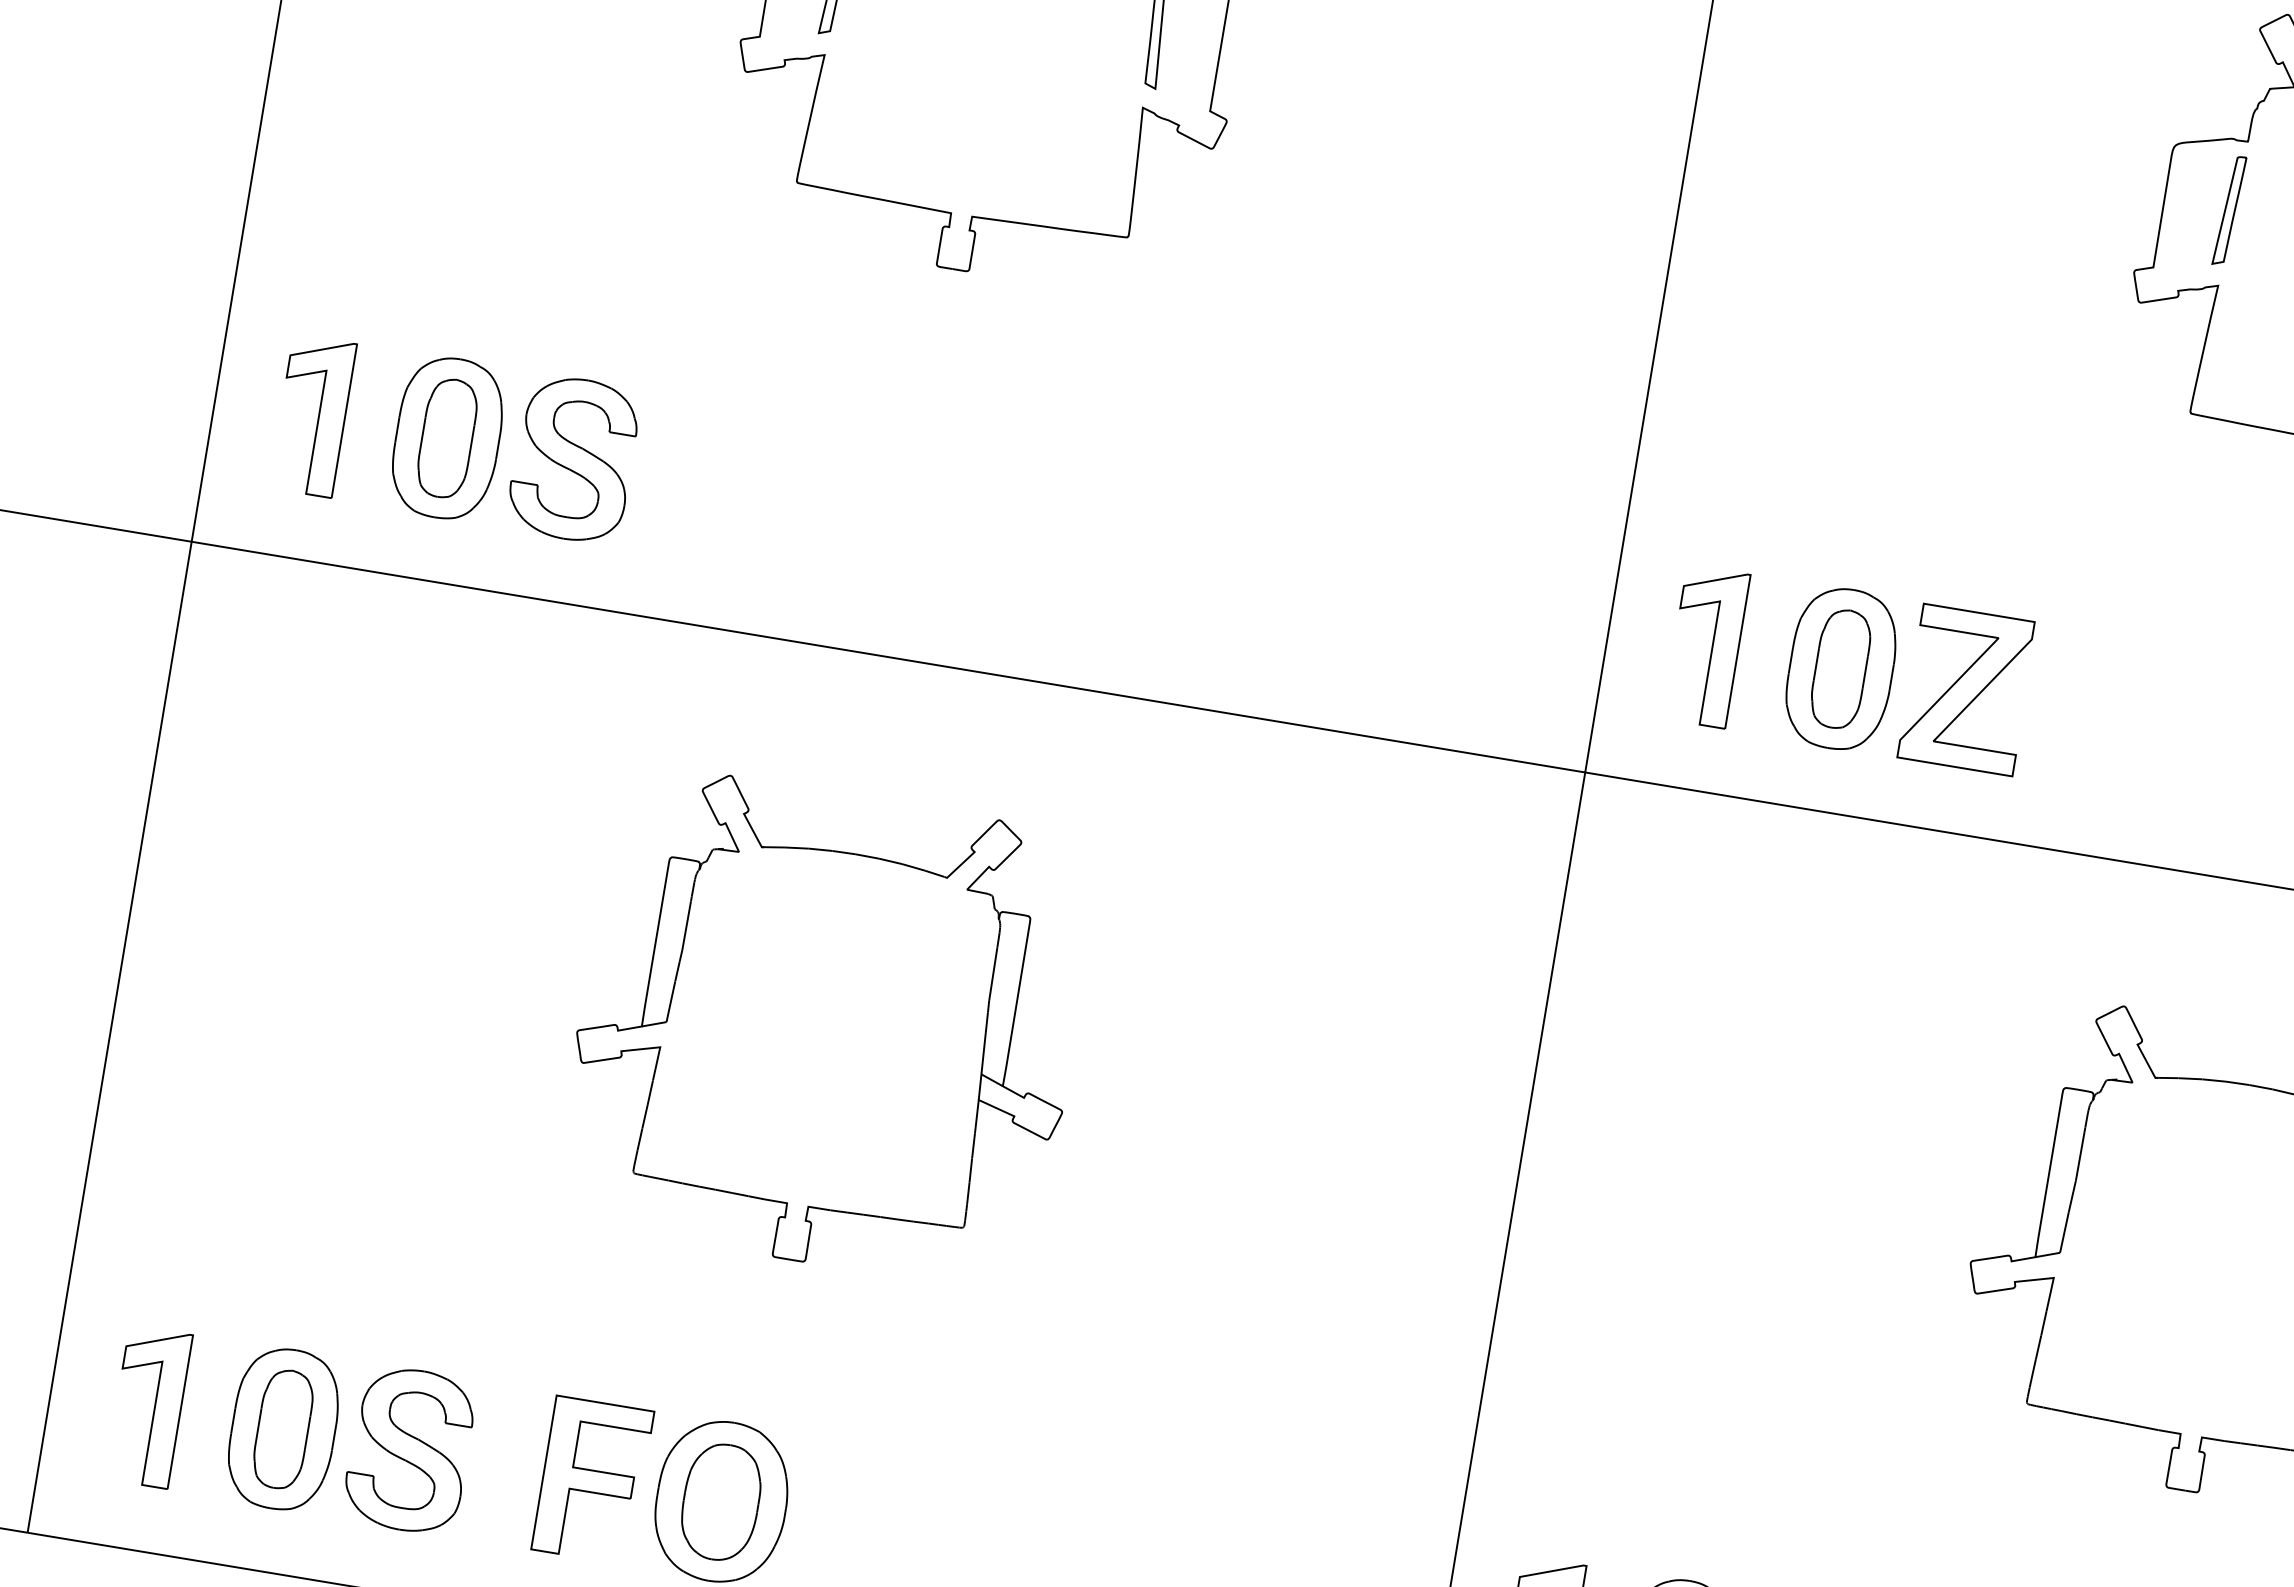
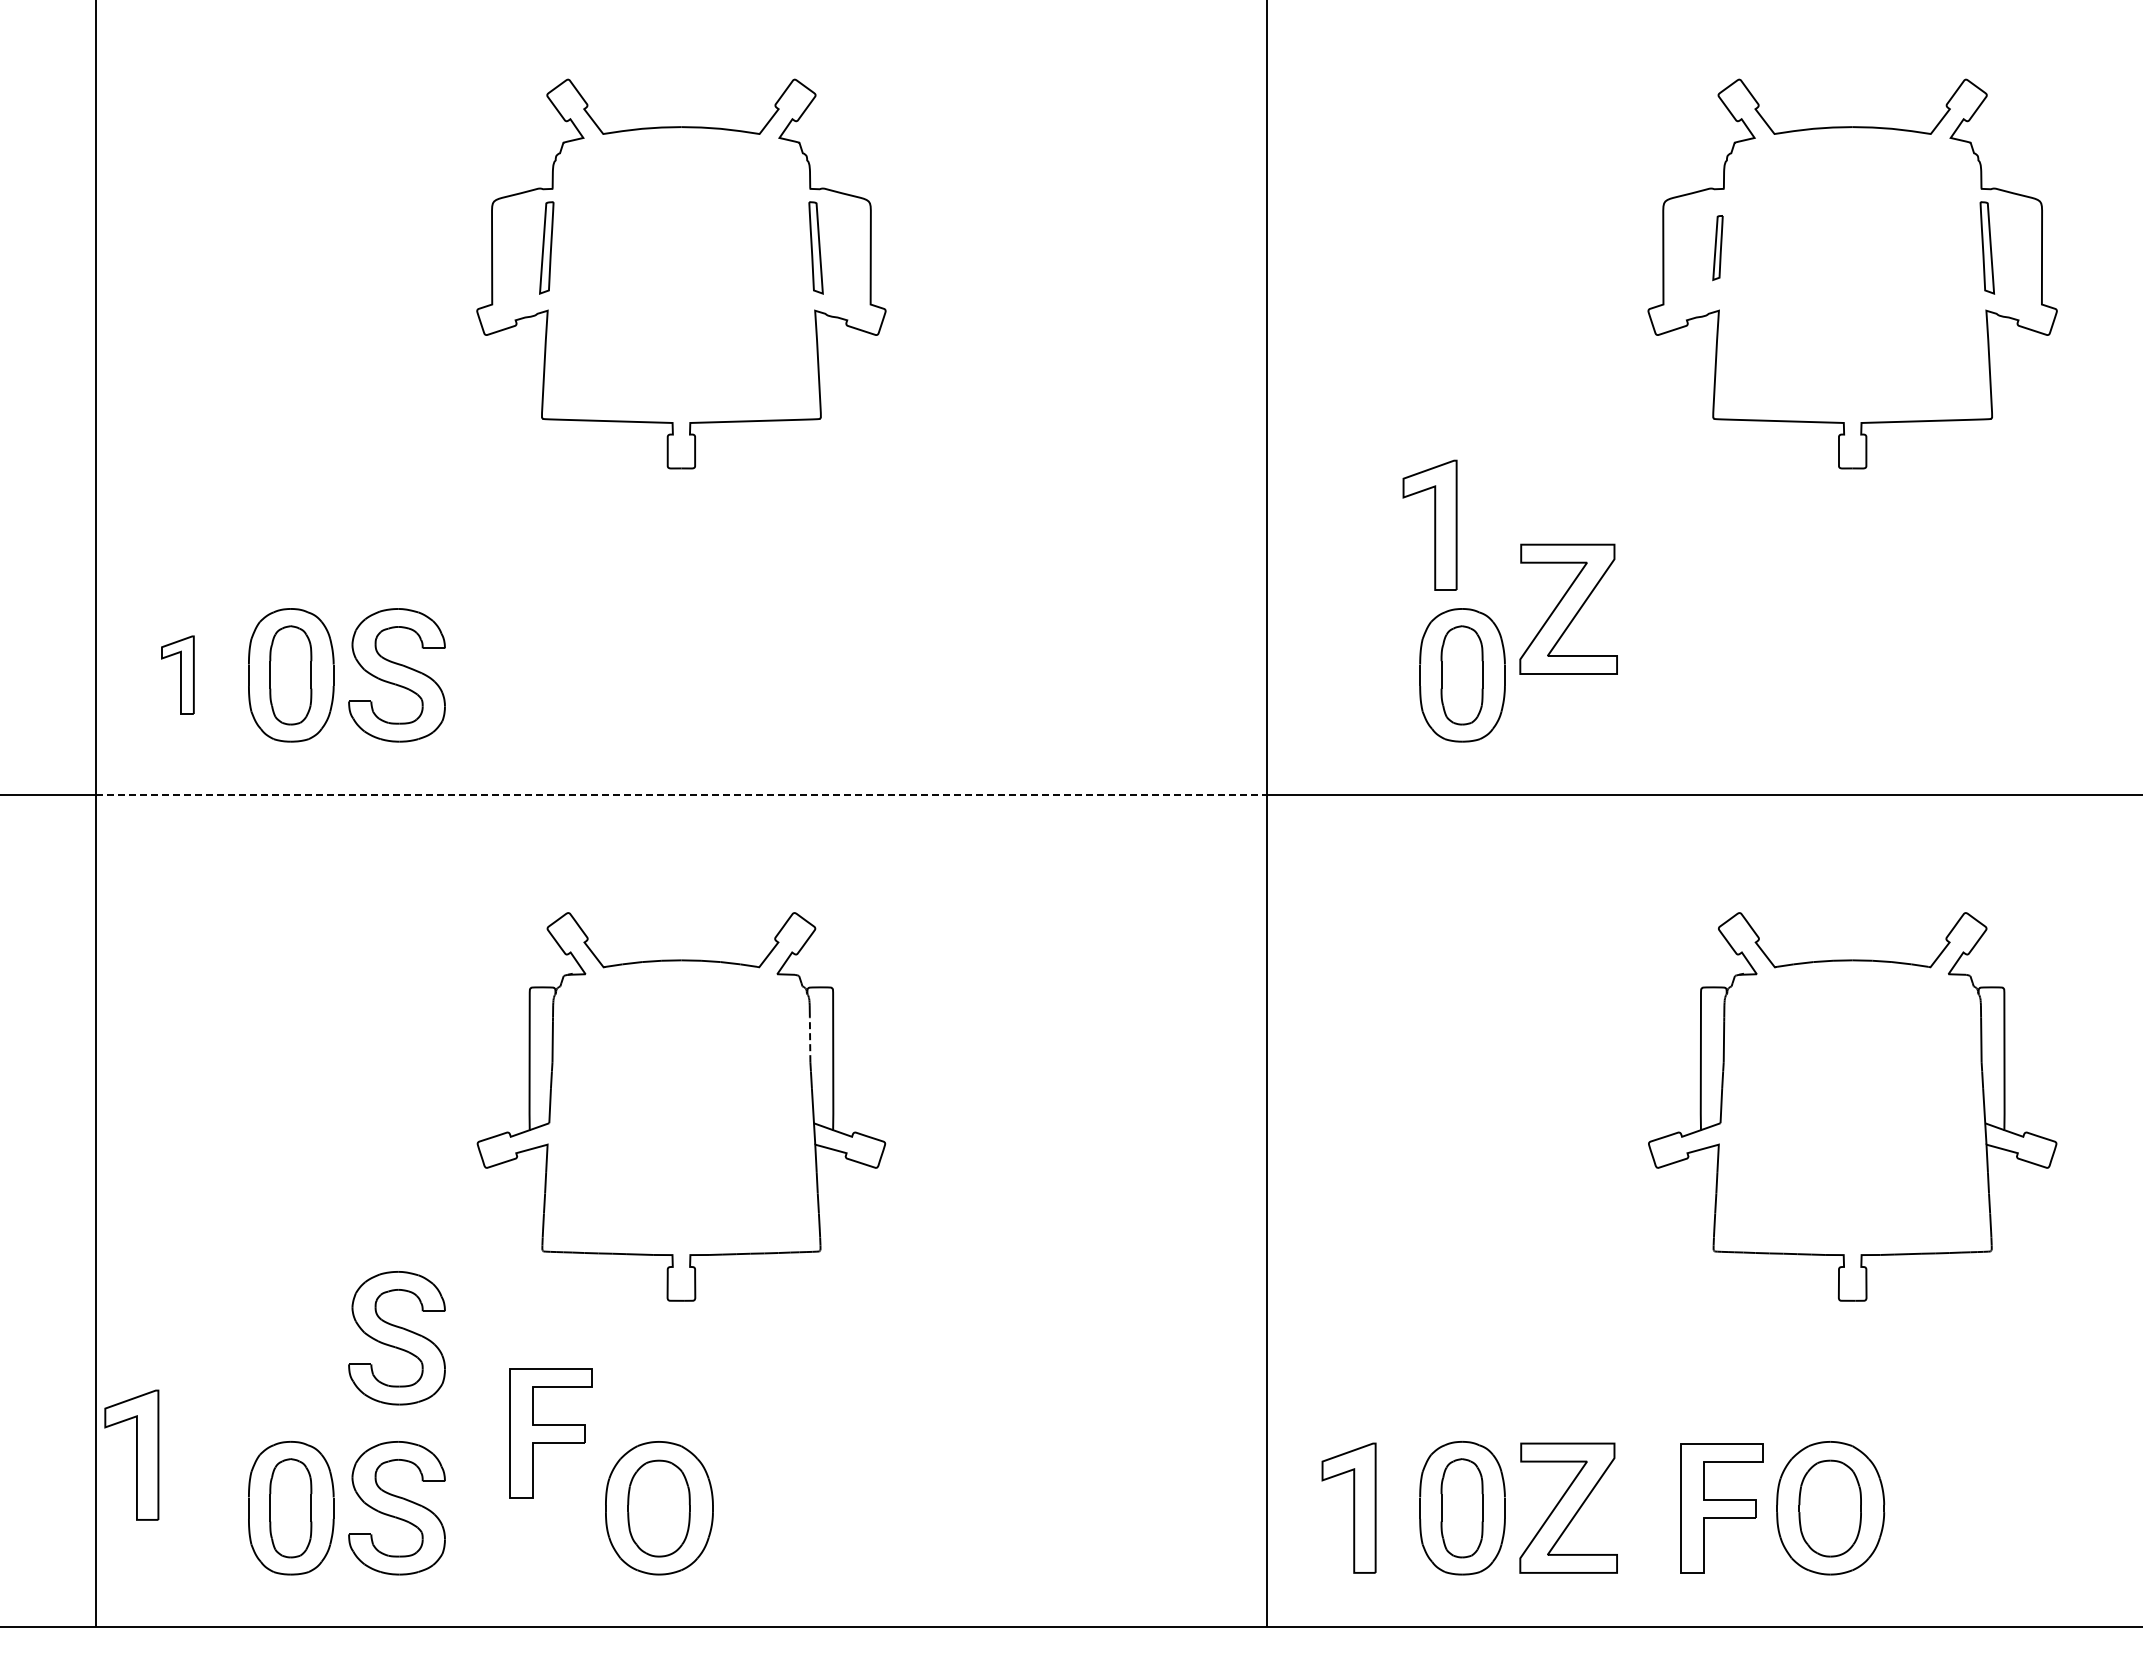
part: (2228, 210) -> (1717, 247), size x0.7
part: (312, 414) -> (177, 674), size x0.6
part: (1705, 645) -> (1429, 524), moved
line: (888, 657) -> (681, 794), solid -> dashed
part: (1967, 688) -> (1568, 608), moved
line: (993, 973) -> (810, 1039), solid -> dashed
part: (442, 1248) -> (396, 1338), added
part: (148, 1406) -> (131, 1454), moved
part: (592, 1480) -> (550, 1433), moved

